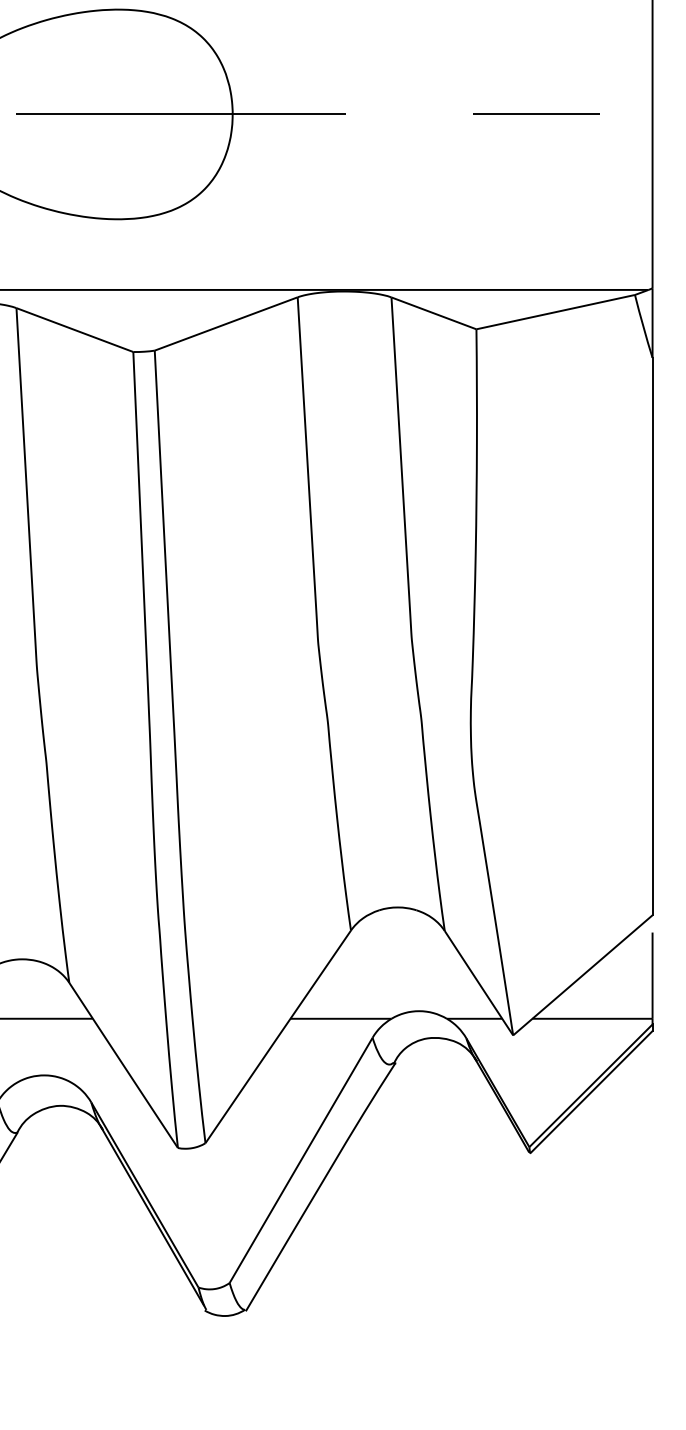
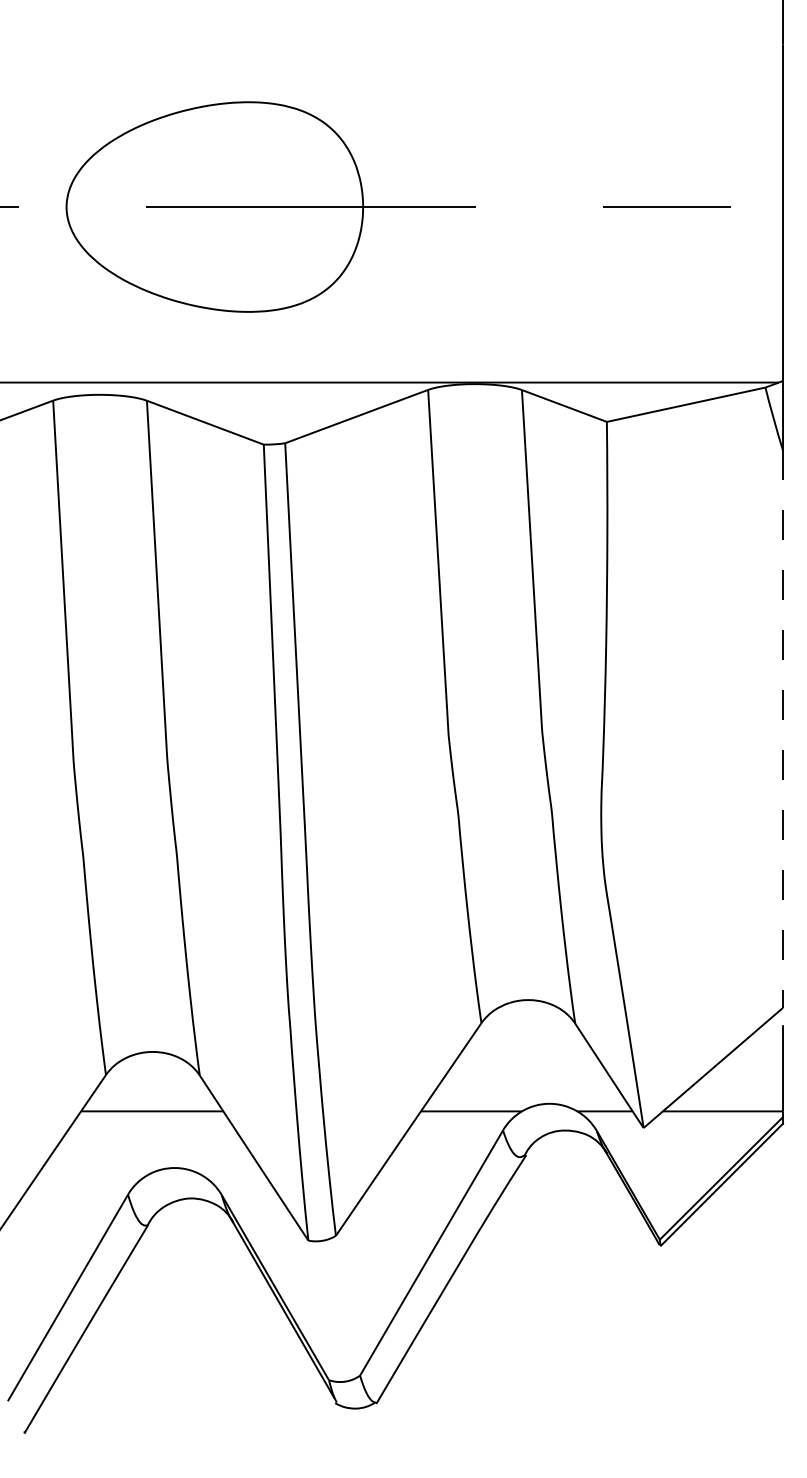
line: (653, 636) -> (783, 729), solid -> dashed

